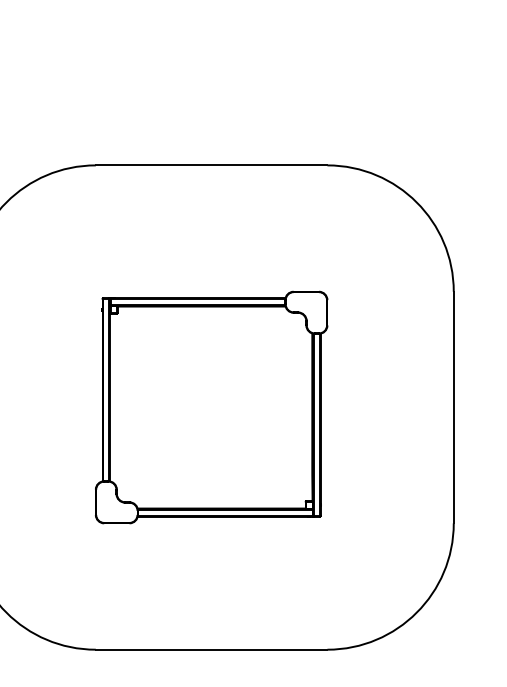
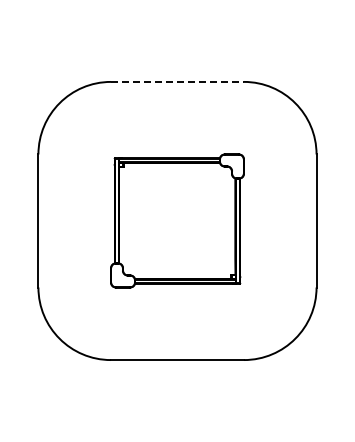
line: (211, 164) -> (177, 81), solid -> dashed

